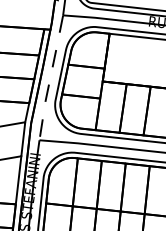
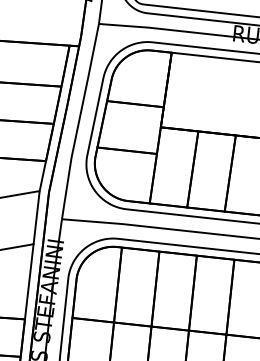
line: (50, 77) -> (79, 121), dashed -> solid

